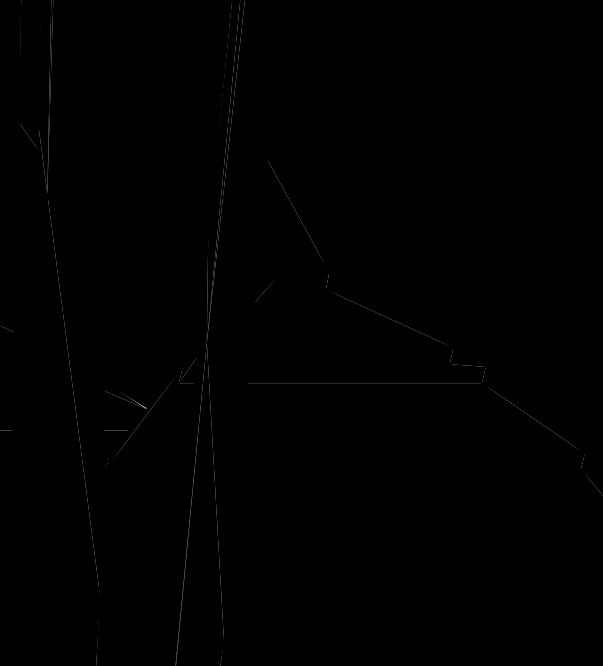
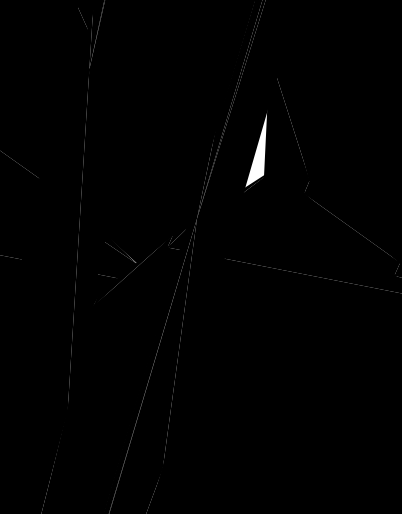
fill: (265, 245) -> (261, 147), removed

